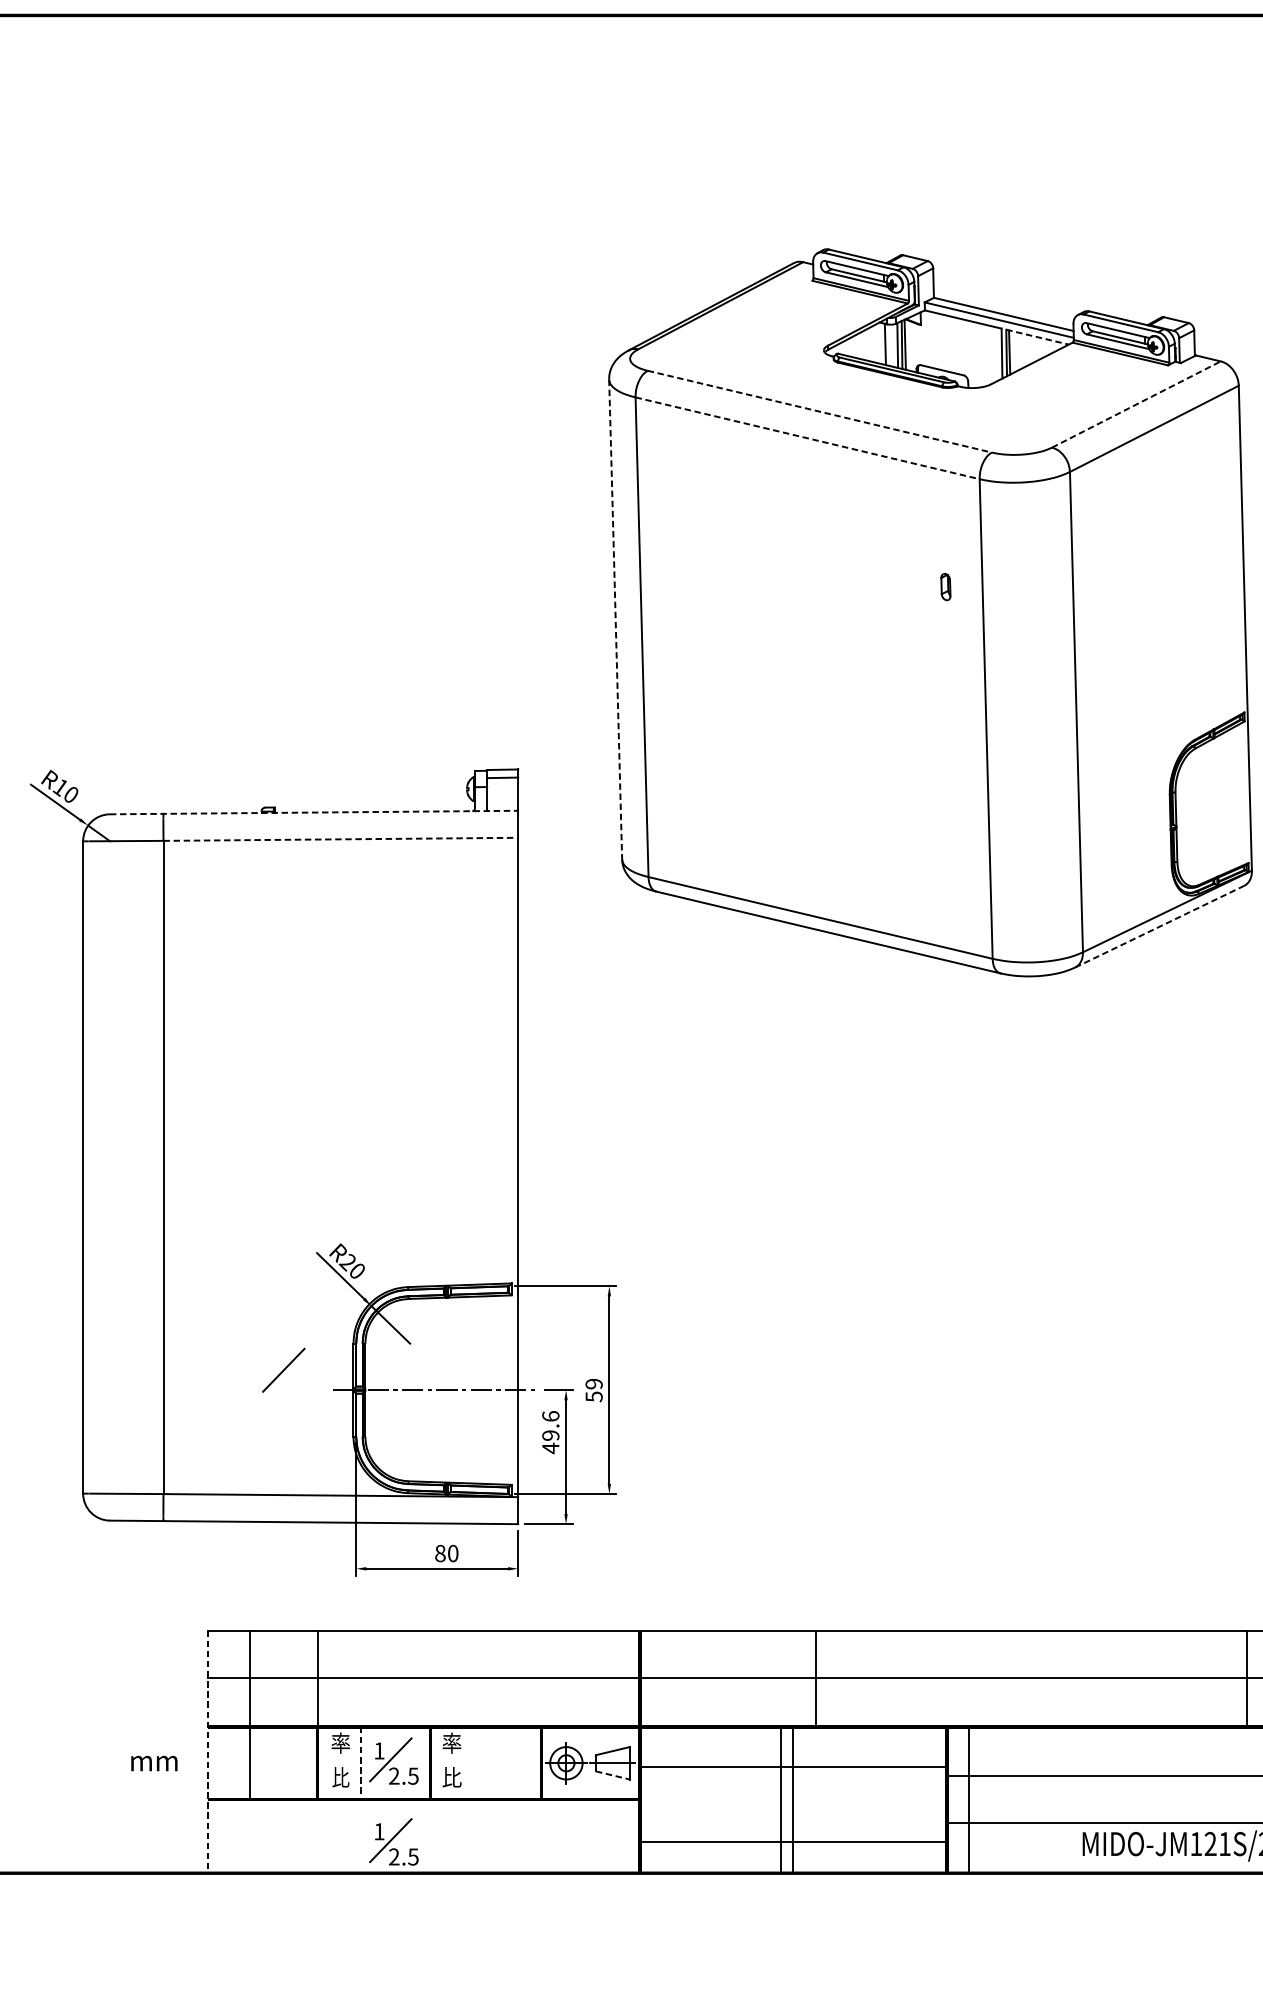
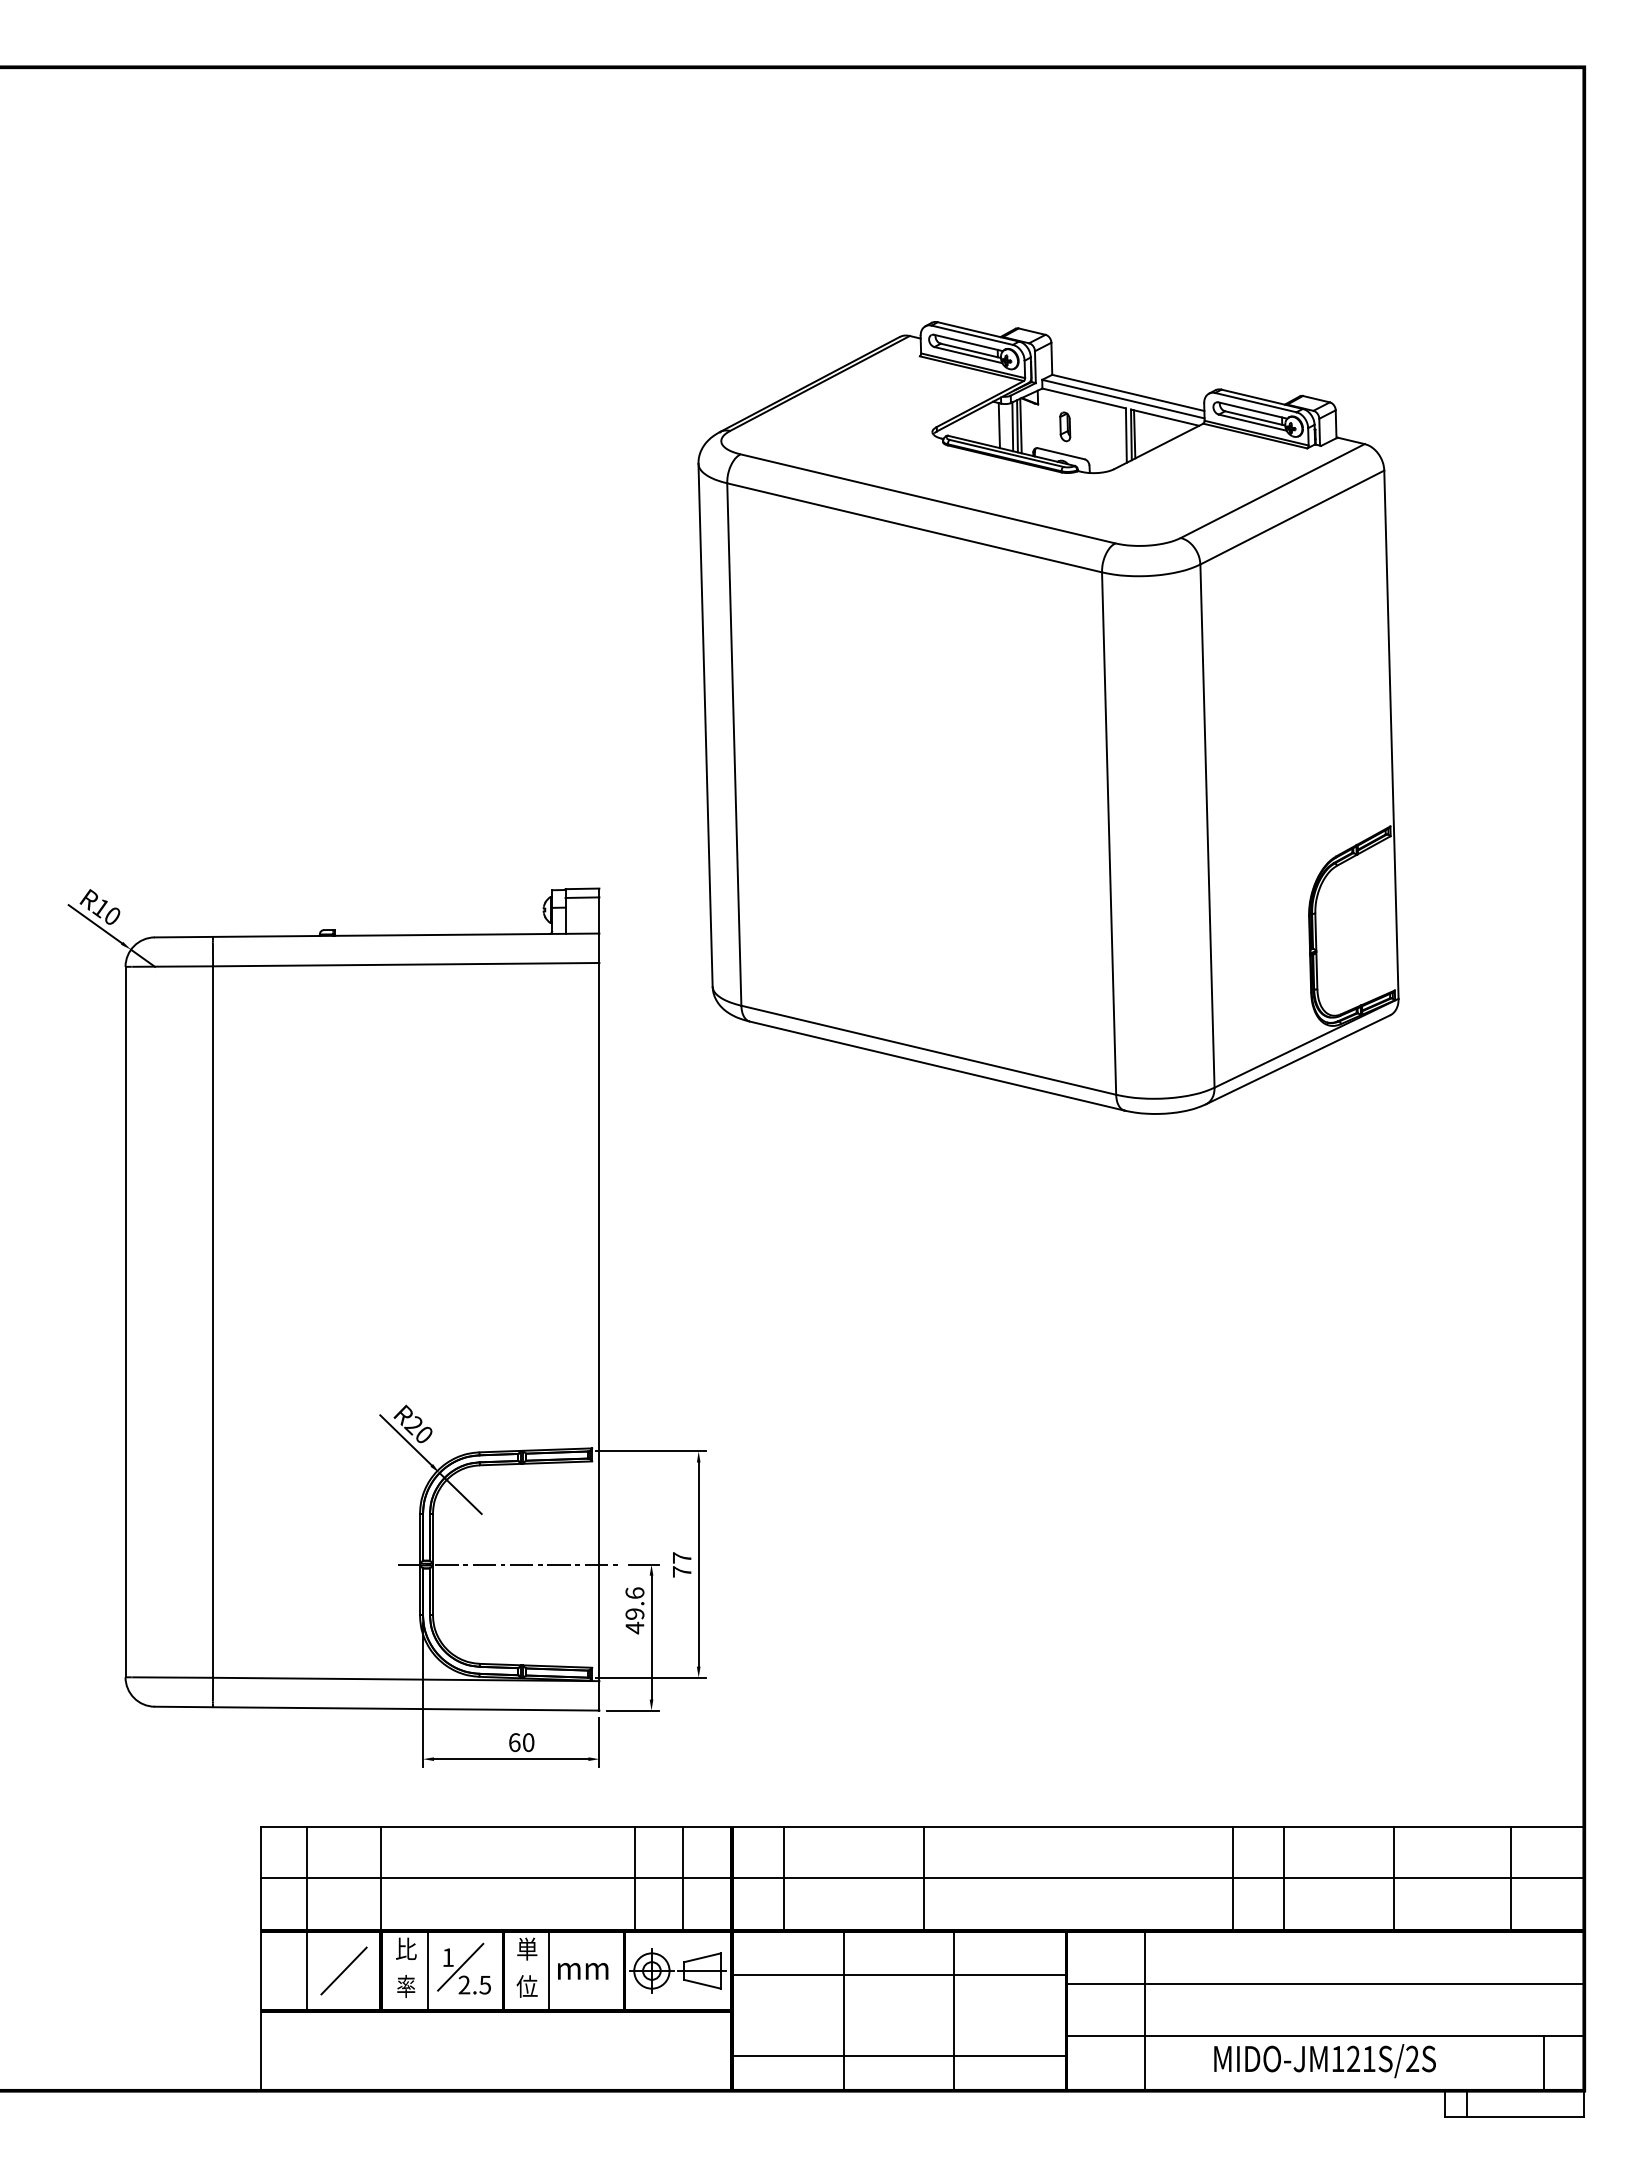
line: (1037, 336) -> (1165, 417), dashed -> solid
line: (1137, 404) -> (1273, 490), dashed -> solid
line: (819, 411) -> (927, 498), dashed -> solid
line: (807, 437) -> (914, 527), dashed -> solid
part: (946, 586) -> (1065, 426), moved
line: (615, 619) -> (705, 725), dashed -> solid
line: (314, 812) -> (377, 935), dashed -> solid
line: (341, 839) -> (406, 964), dashed -> solid
line: (1160, 926) -> (1298, 1059), dashed -> solid
line: (283, 1369) -> (343, 1970), moved
text: (593, 1390) -> (681, 1564), 59 -> 77
text: (440, 1553) -> (514, 1742), 80 -> 60
line: (550, 1678) -> (634, 1878), added
line: (594, 1678) -> (682, 1878), added
line: (688, 1678) -> (784, 1878), added
line: (1099, 1678) -> (1232, 1878), added
line: (1147, 1678) -> (1284, 1878), added
text: (452, 1740) -> (527, 1946), 率 -> 単
text: (341, 1742) -> (406, 1948), 率 -> 比
line: (207, 1752) -> (261, 1959), dashed -> solid
line: (472, 1762) -> (549, 1970), added
text: (154, 1763) -> (583, 1971), moved
line: (361, 1763) -> (428, 1971), dashed -> solid
line: (612, 1775) -> (702, 1984), dashed -> solid
text: (341, 1777) -> (406, 1986), 比 -> 率
text: (451, 1777) -> (526, 1986), 比 -> 位
line: (780, 1799) -> (954, 2010), moved
line: (793, 1799) -> (844, 2010), moved
line: (969, 1799) -> (1145, 2010), moved
part: (393, 1841) -> (463, 2056), removed

